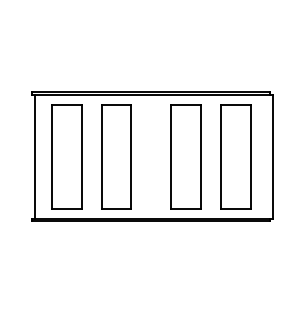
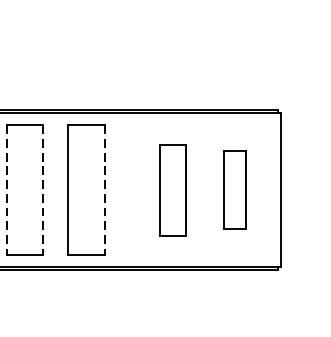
part: (185, 156) -> (172, 189), size x0.7
part: (235, 156) -> (234, 189), size x0.6
line: (52, 157) -> (6, 190), solid -> dashed
line: (81, 157) -> (42, 190), solid -> dashed
line: (131, 157) -> (105, 190), solid -> dashed

